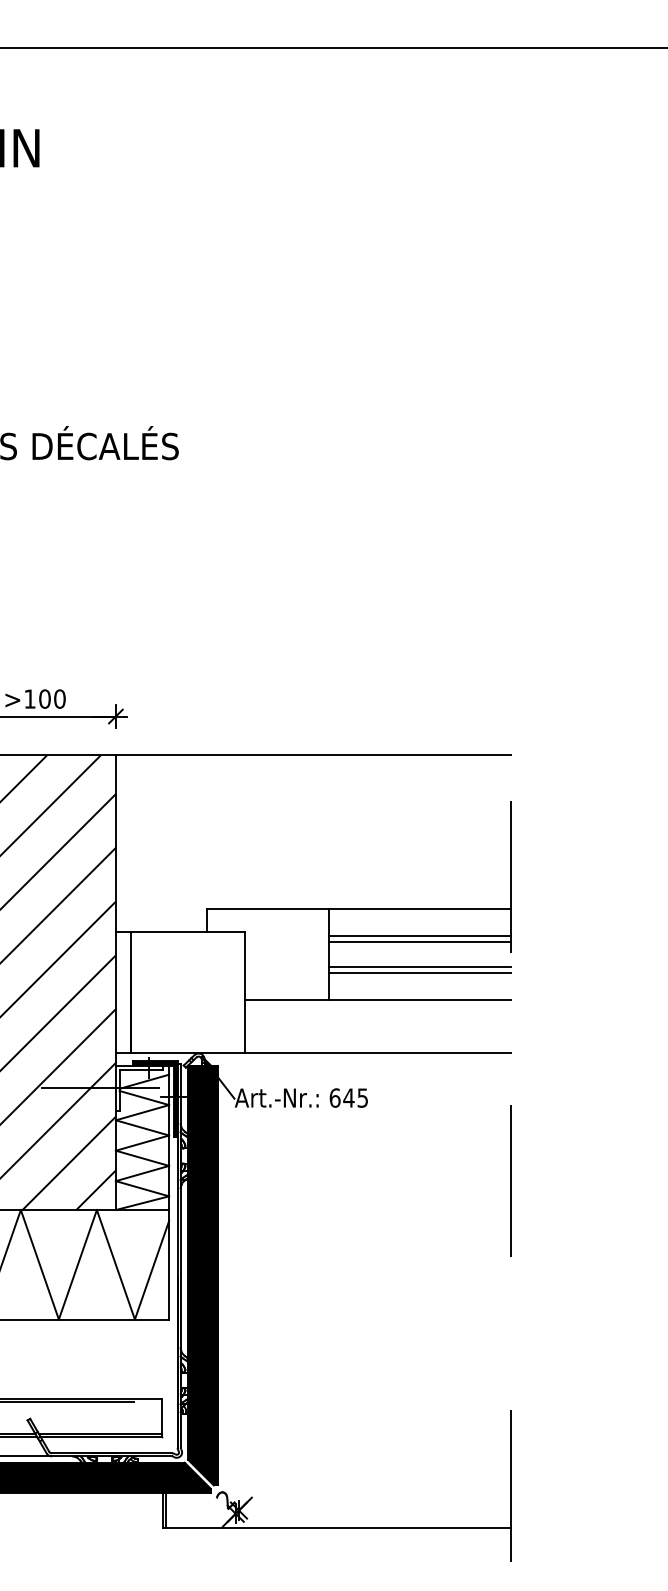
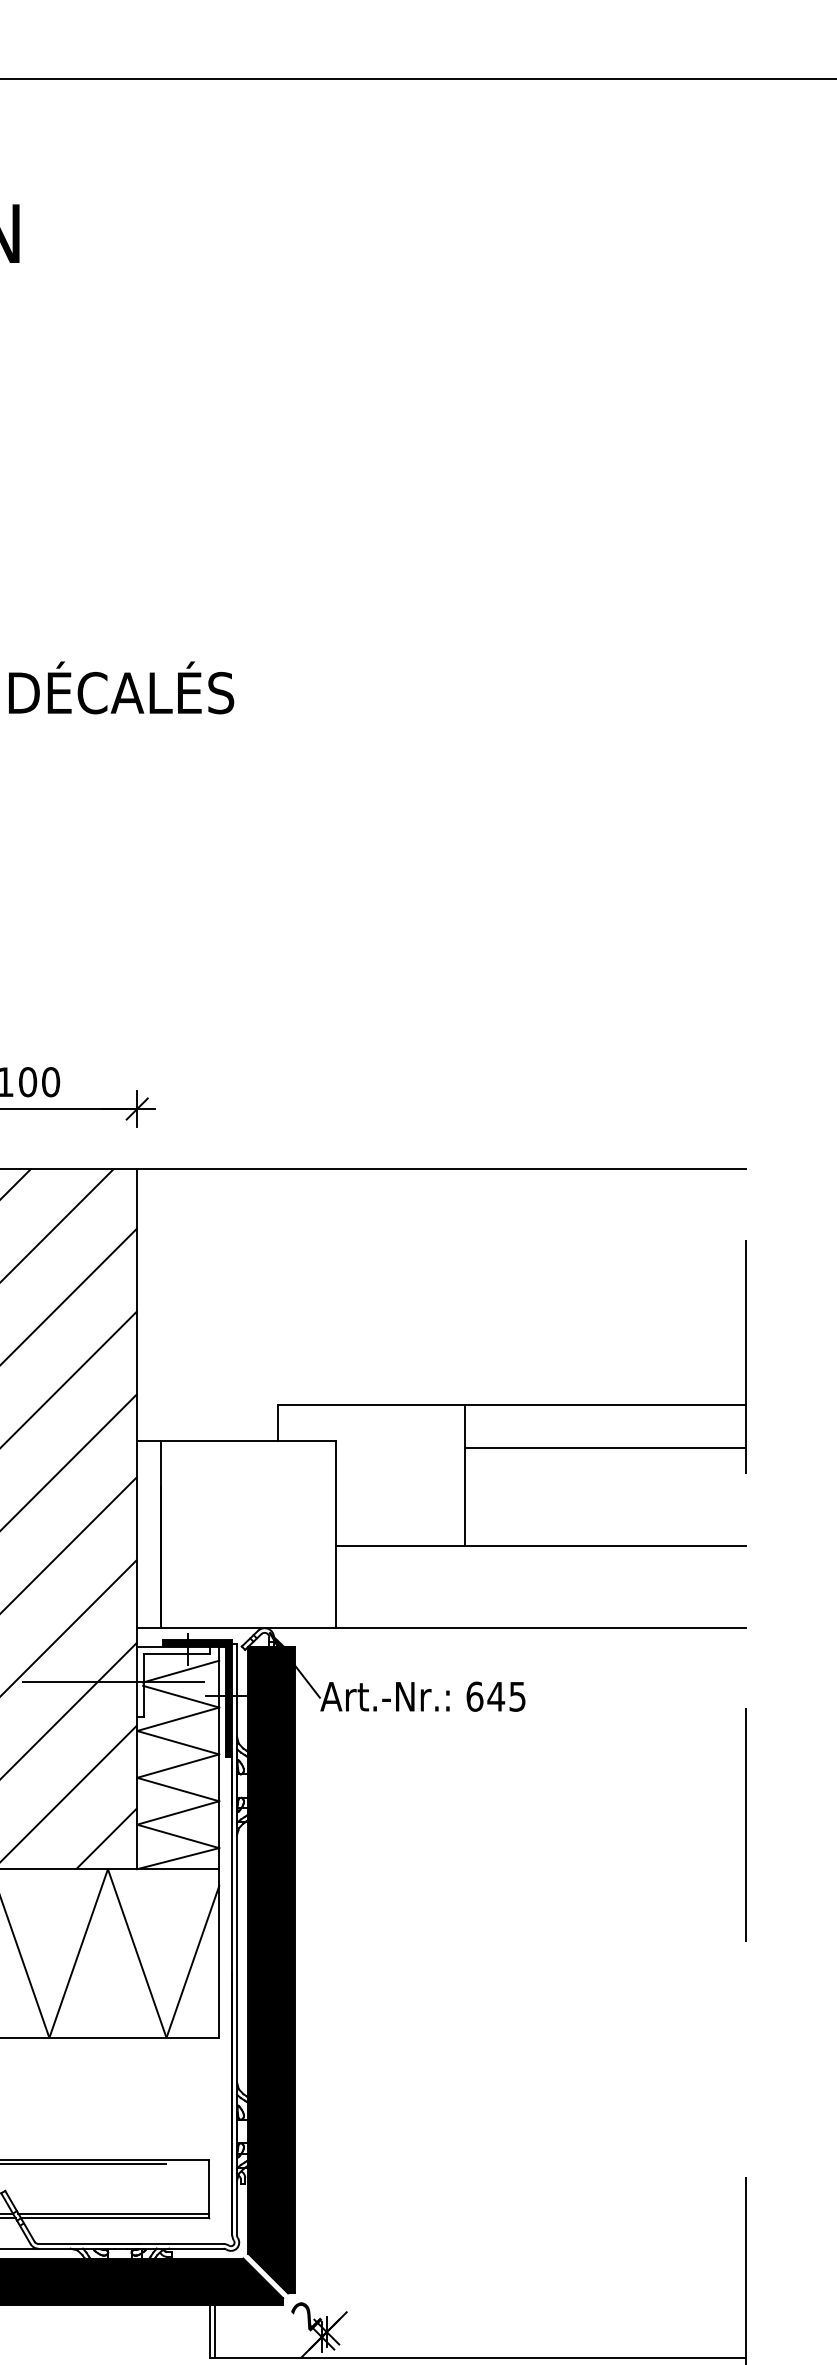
line: (419, 942) -> (604, 1457), removed
line: (419, 966) -> (604, 1494), removed
line: (419, 972) -> (604, 1503), removed

